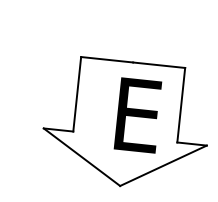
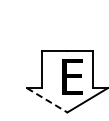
line: (82, 157) -> (47, 100), solid -> dashed

